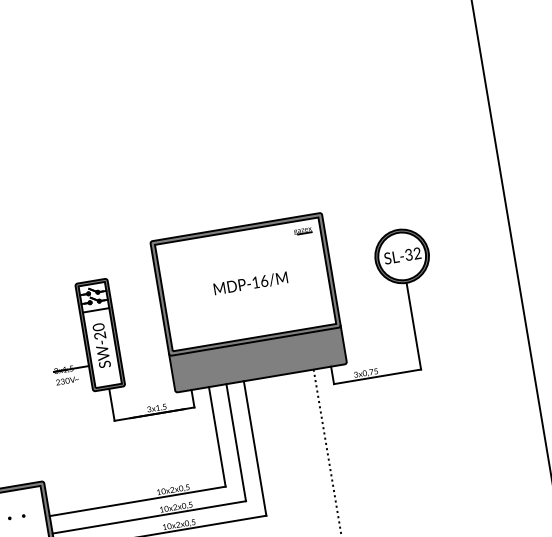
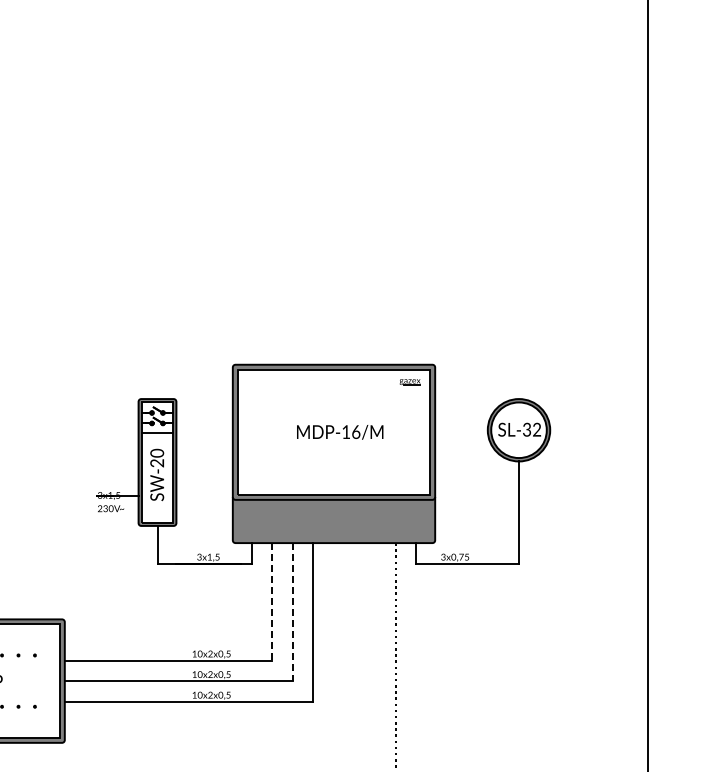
line: (217, 436) -> (272, 601), solid -> dashed
line: (235, 443) -> (292, 612), solid -> dashed

